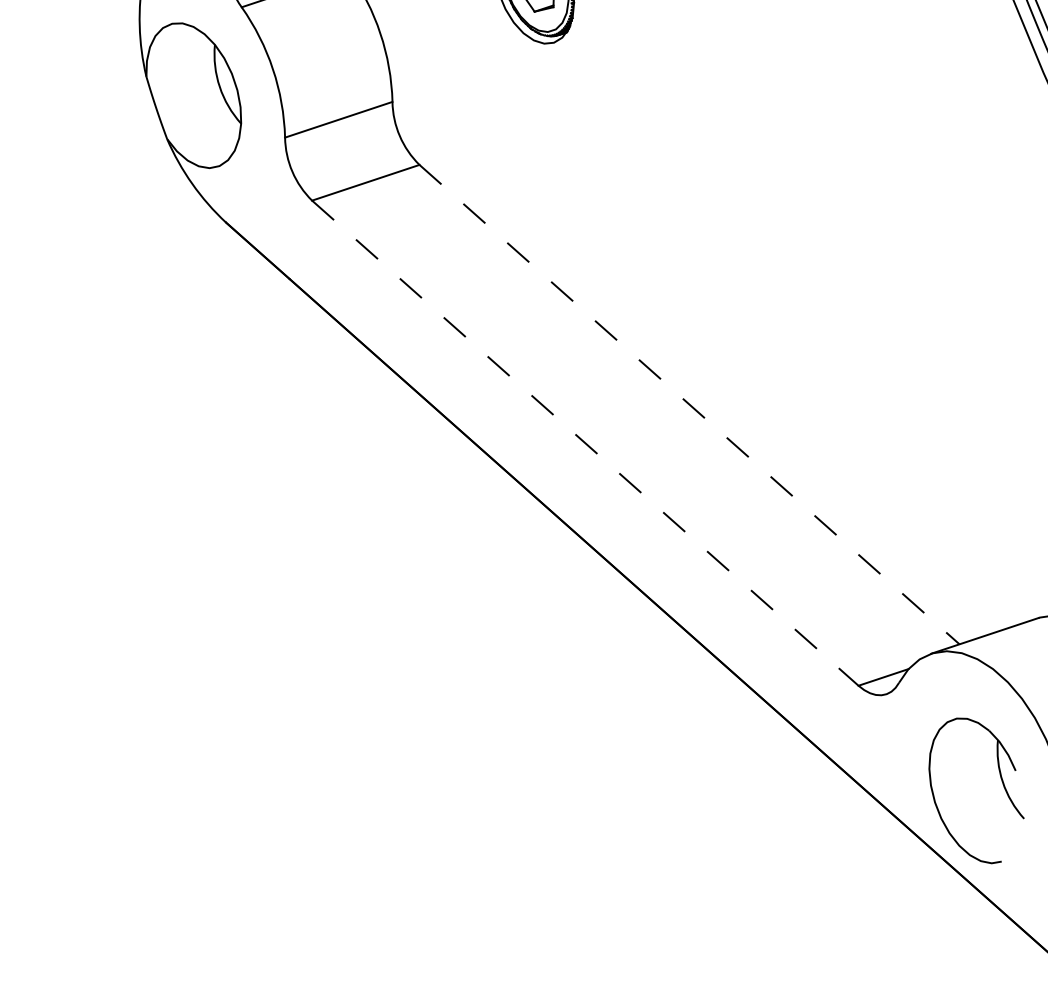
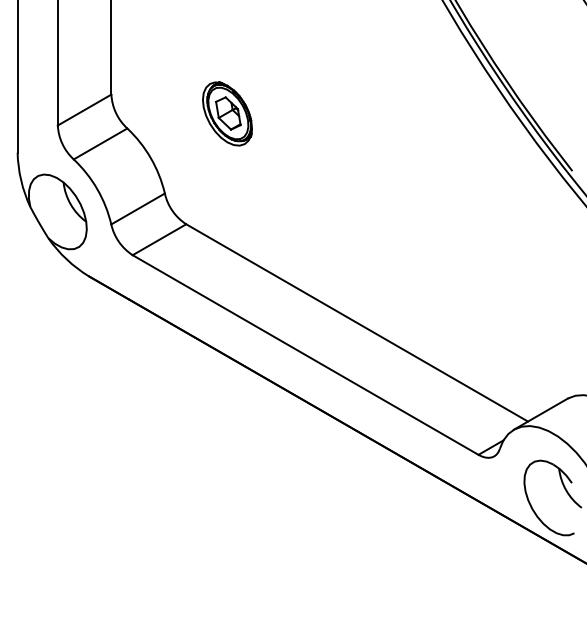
line: (689, 405) -> (357, 323), dashed -> solid
line: (584, 443) -> (305, 355), dashed -> solid

